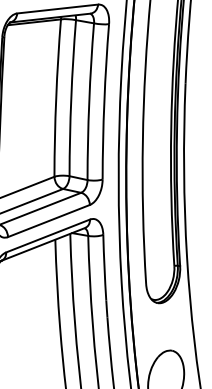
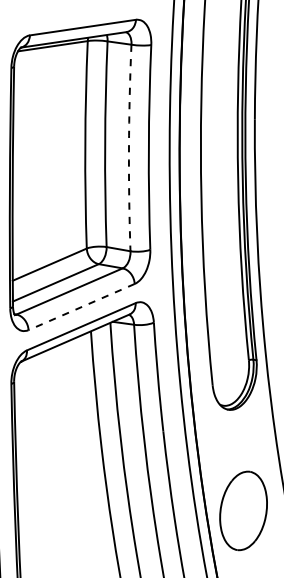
arc: (88, 101) -> (128, 147), solid -> dashed
line: (48, 221) -> (81, 307), solid -> dashed

